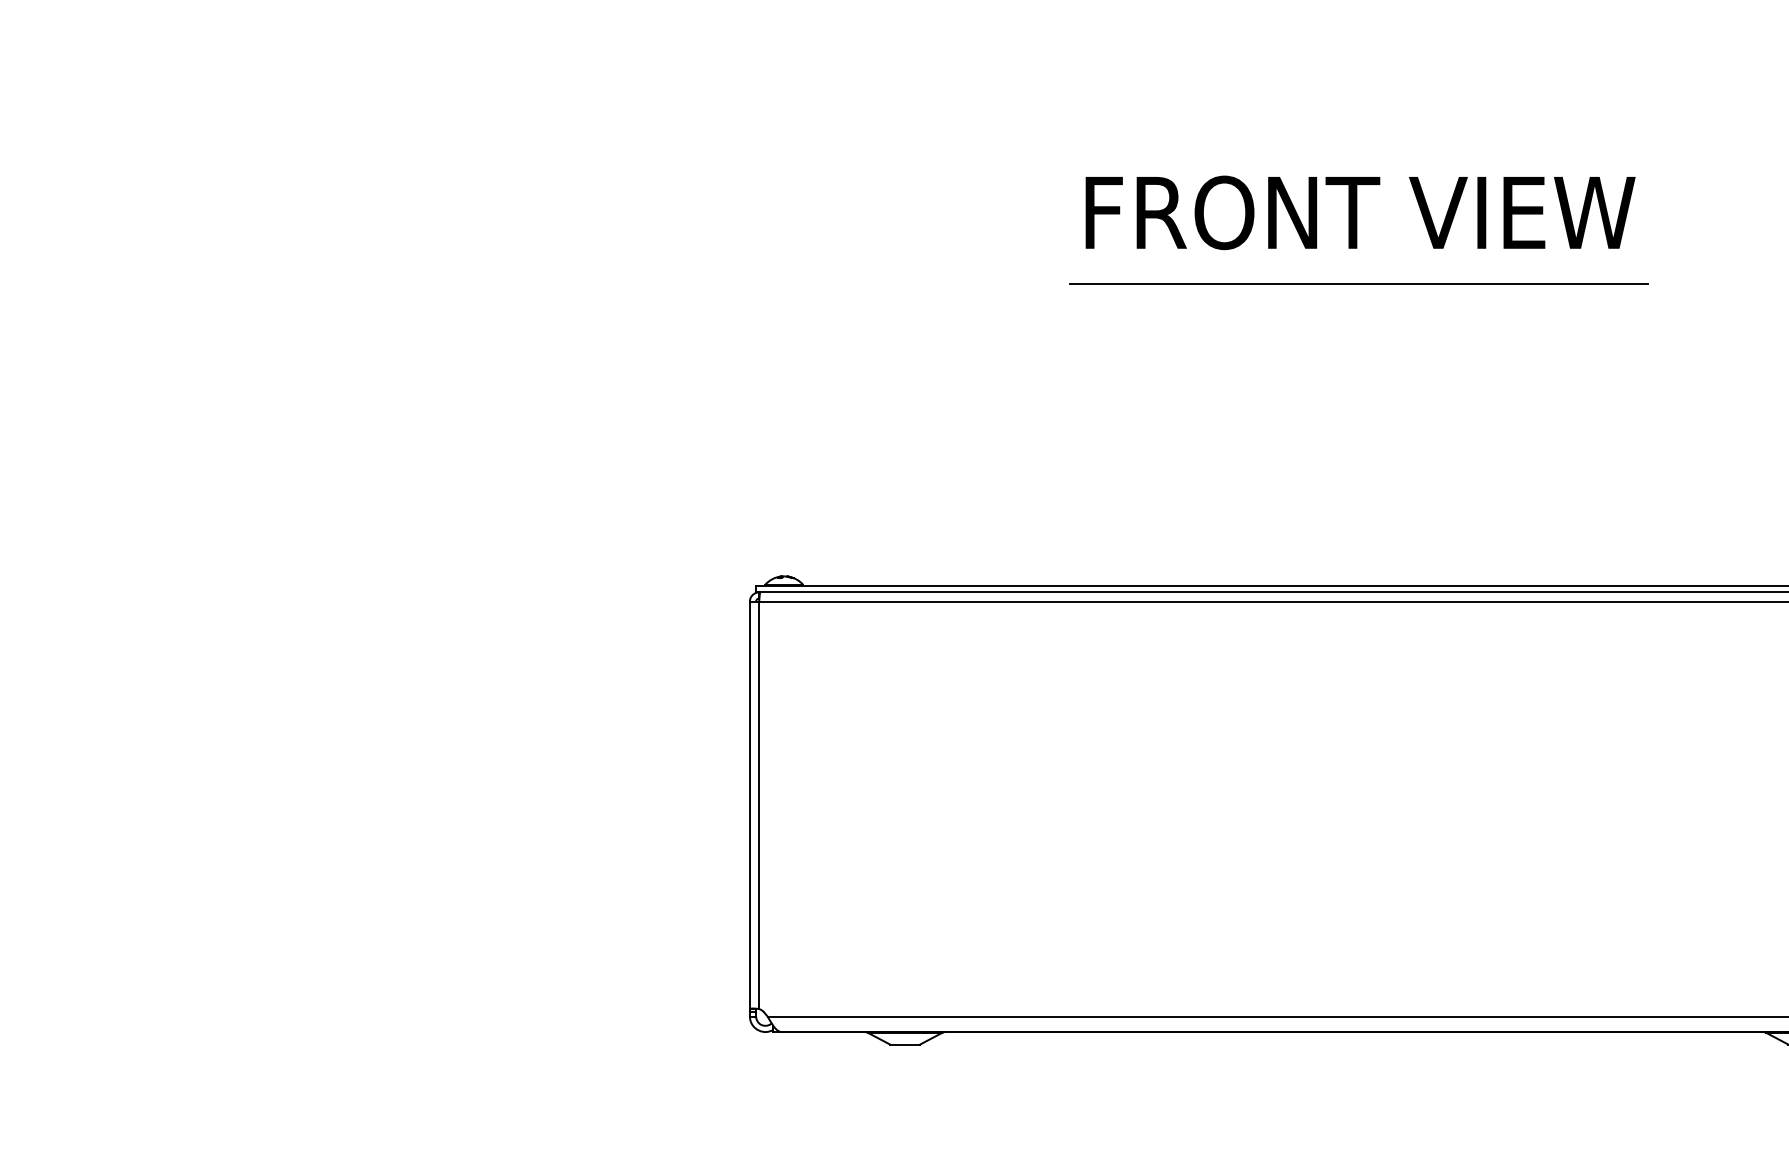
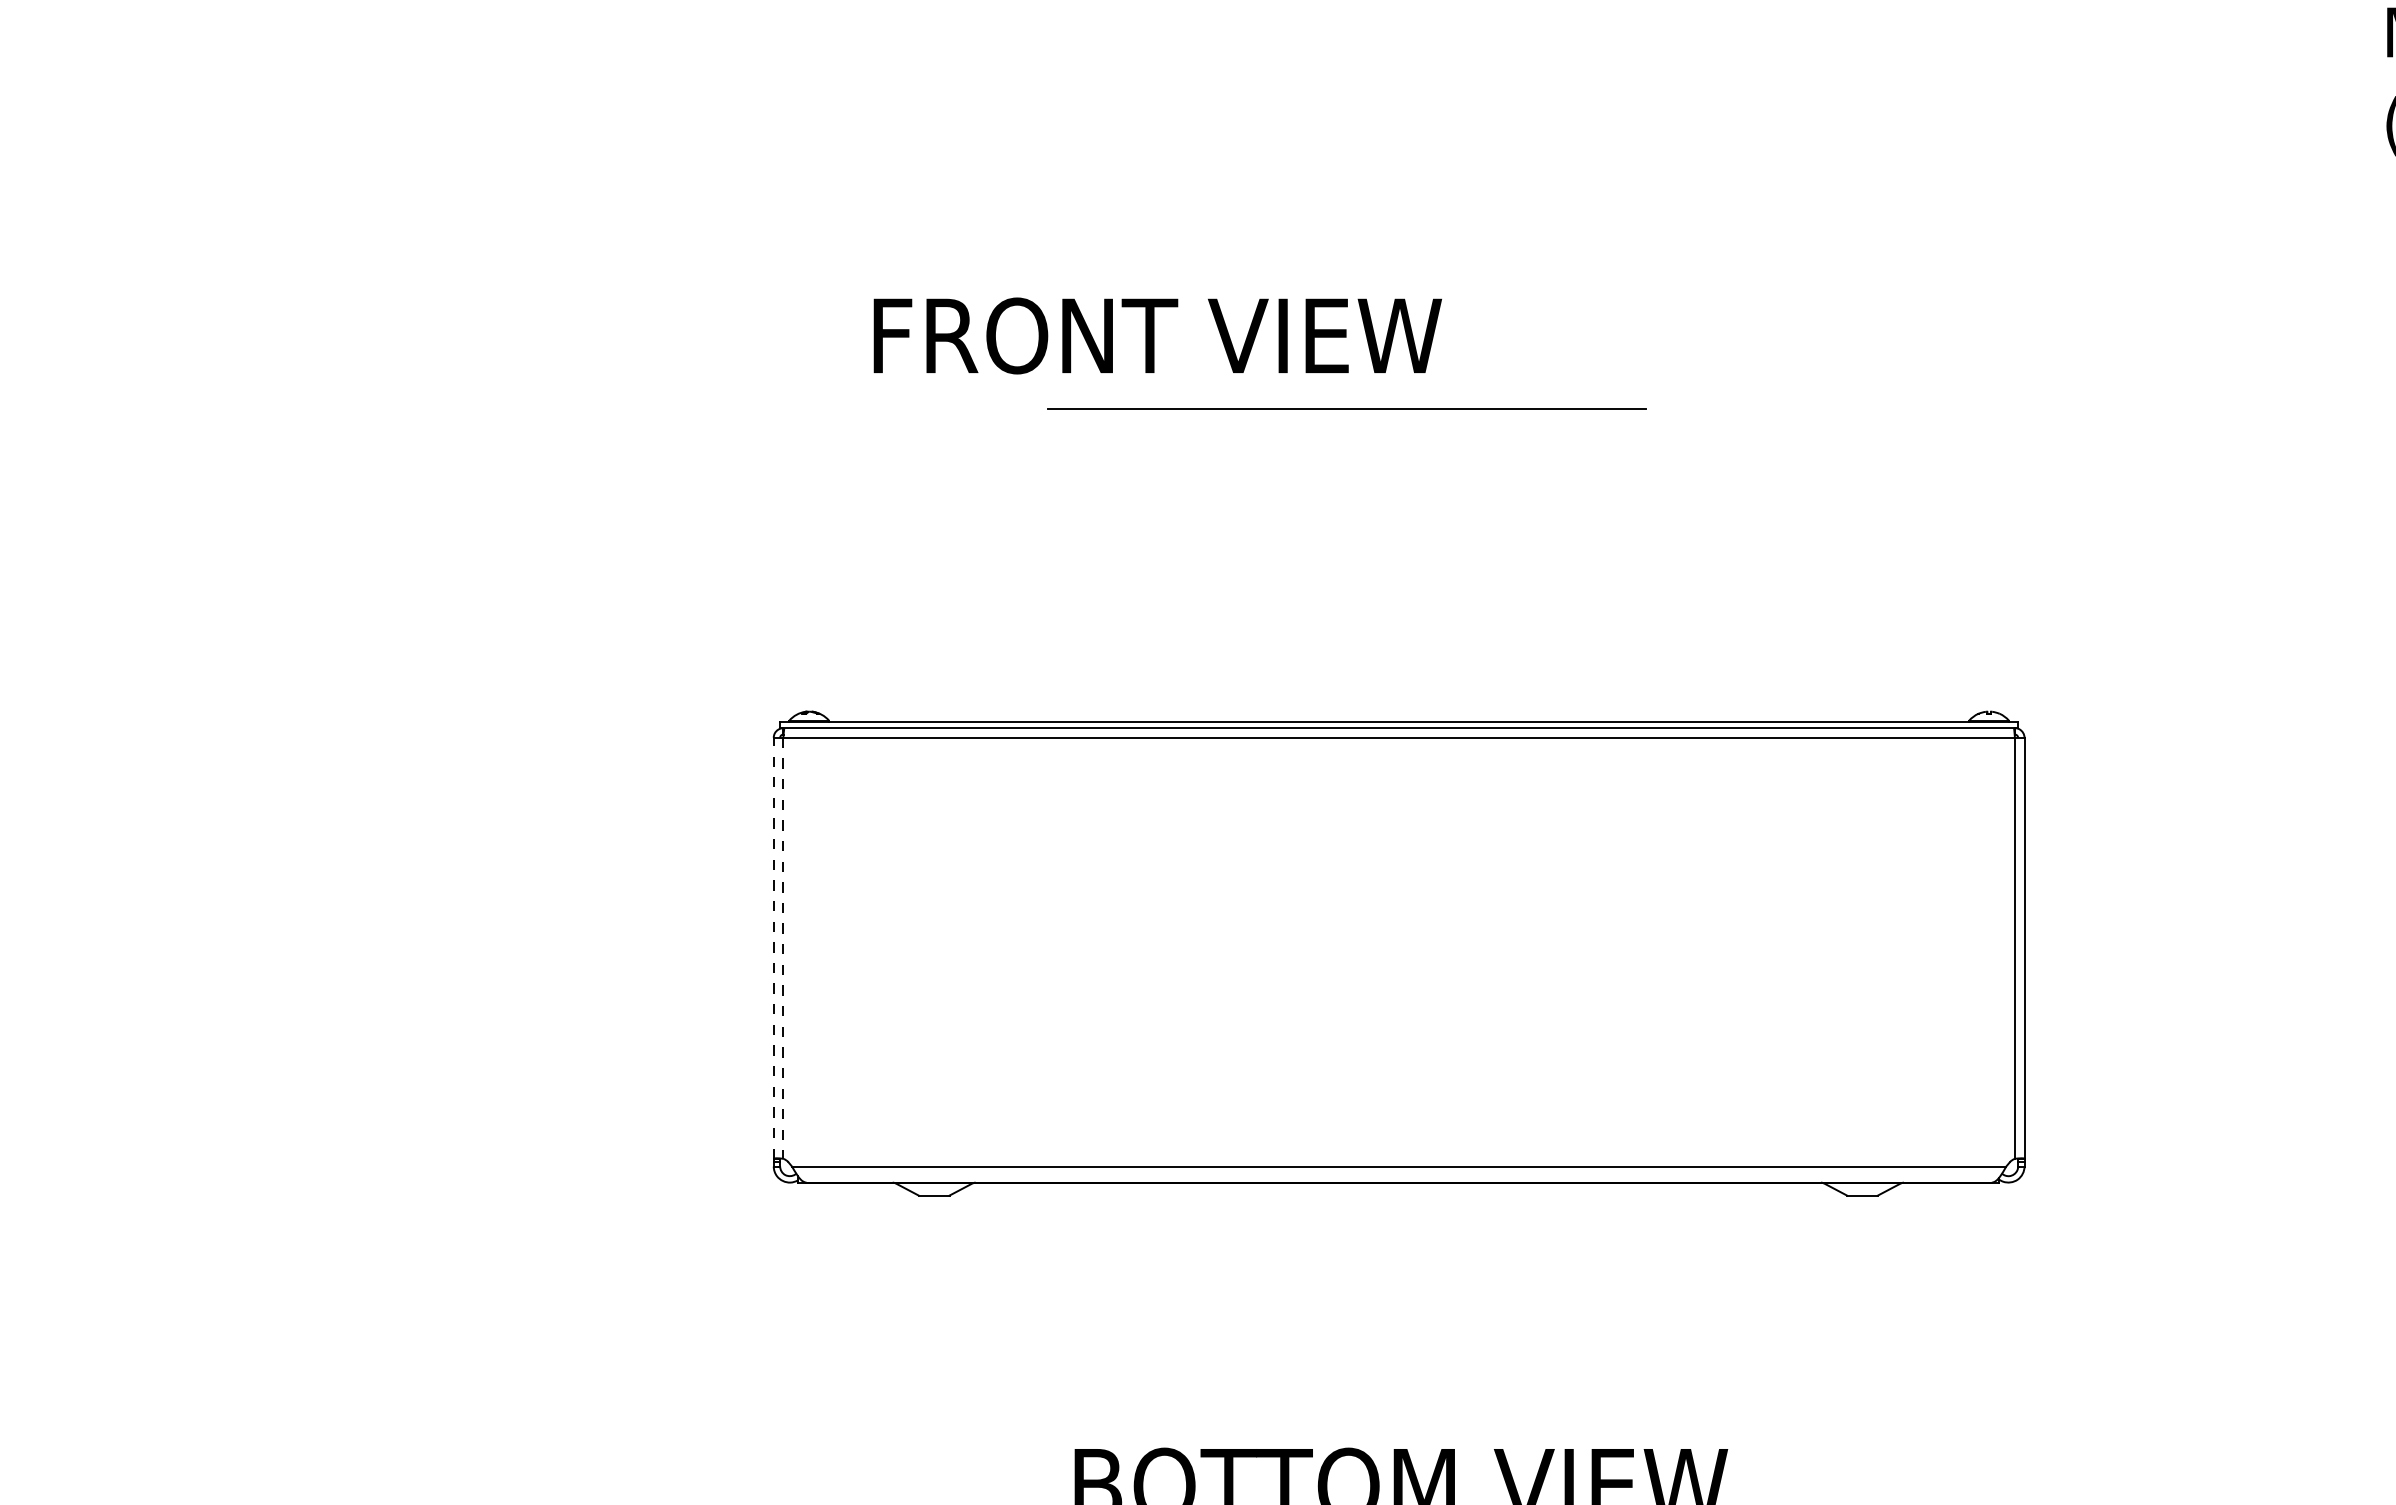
text: (1360, 212) -> (1157, 335), moved
line: (1358, 283) -> (1346, 408), moved
line: (749, 805) -> (773, 948), solid -> dashed
line: (759, 805) -> (783, 948), solid -> dashed

